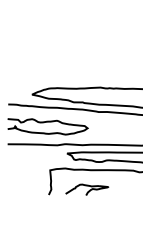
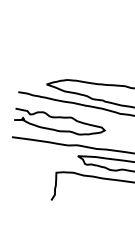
curve: (88, 190) -> (96, 201), removed

